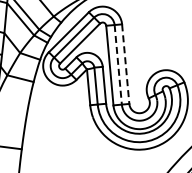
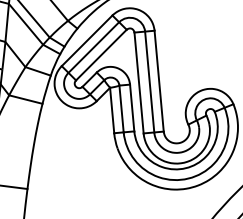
line: (118, 64) -> (150, 81), dashed -> solid
line: (125, 64) -> (158, 81), dashed -> solid

